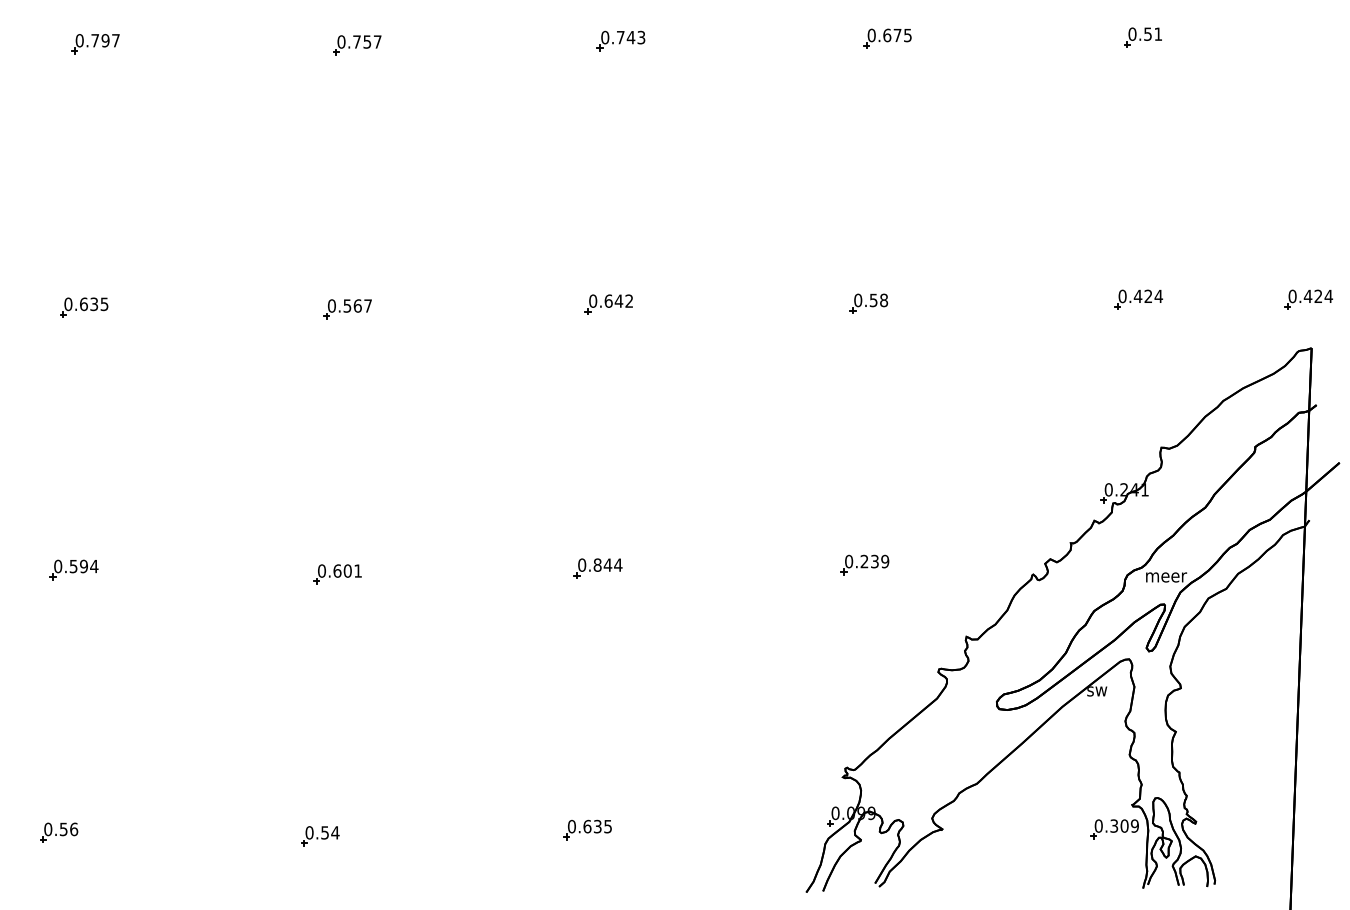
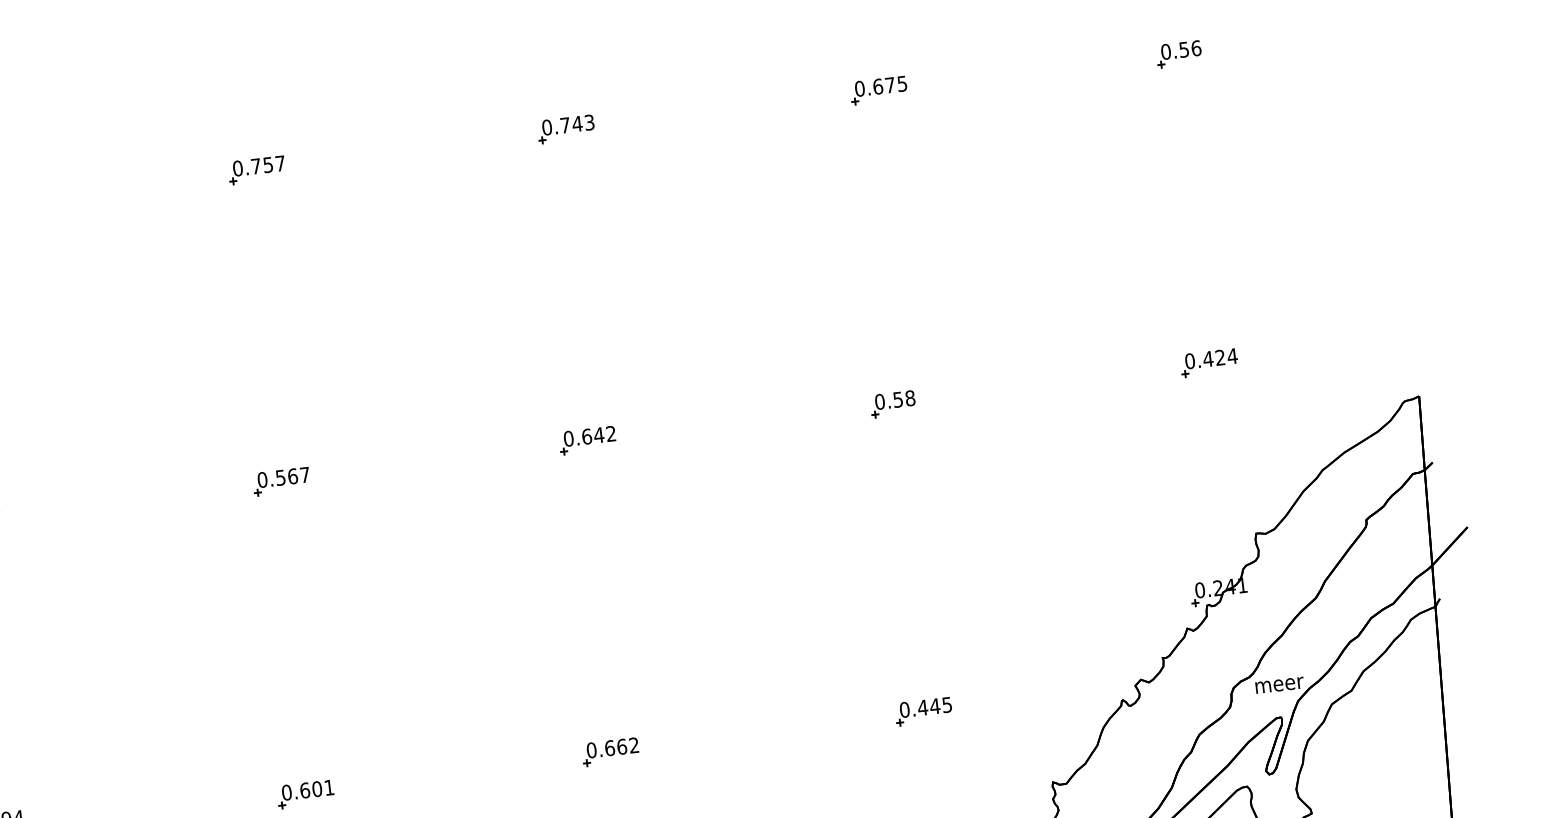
text: (1158, 33) -> (1196, 47), 0.51 -> 0.56
part: (1308, 299) -> (1408, 339), removed
text: (874, 561) -> (934, 706), 0.239 -> 0.445
text: (607, 564) -> (621, 746), 0.844 -> 0.662

